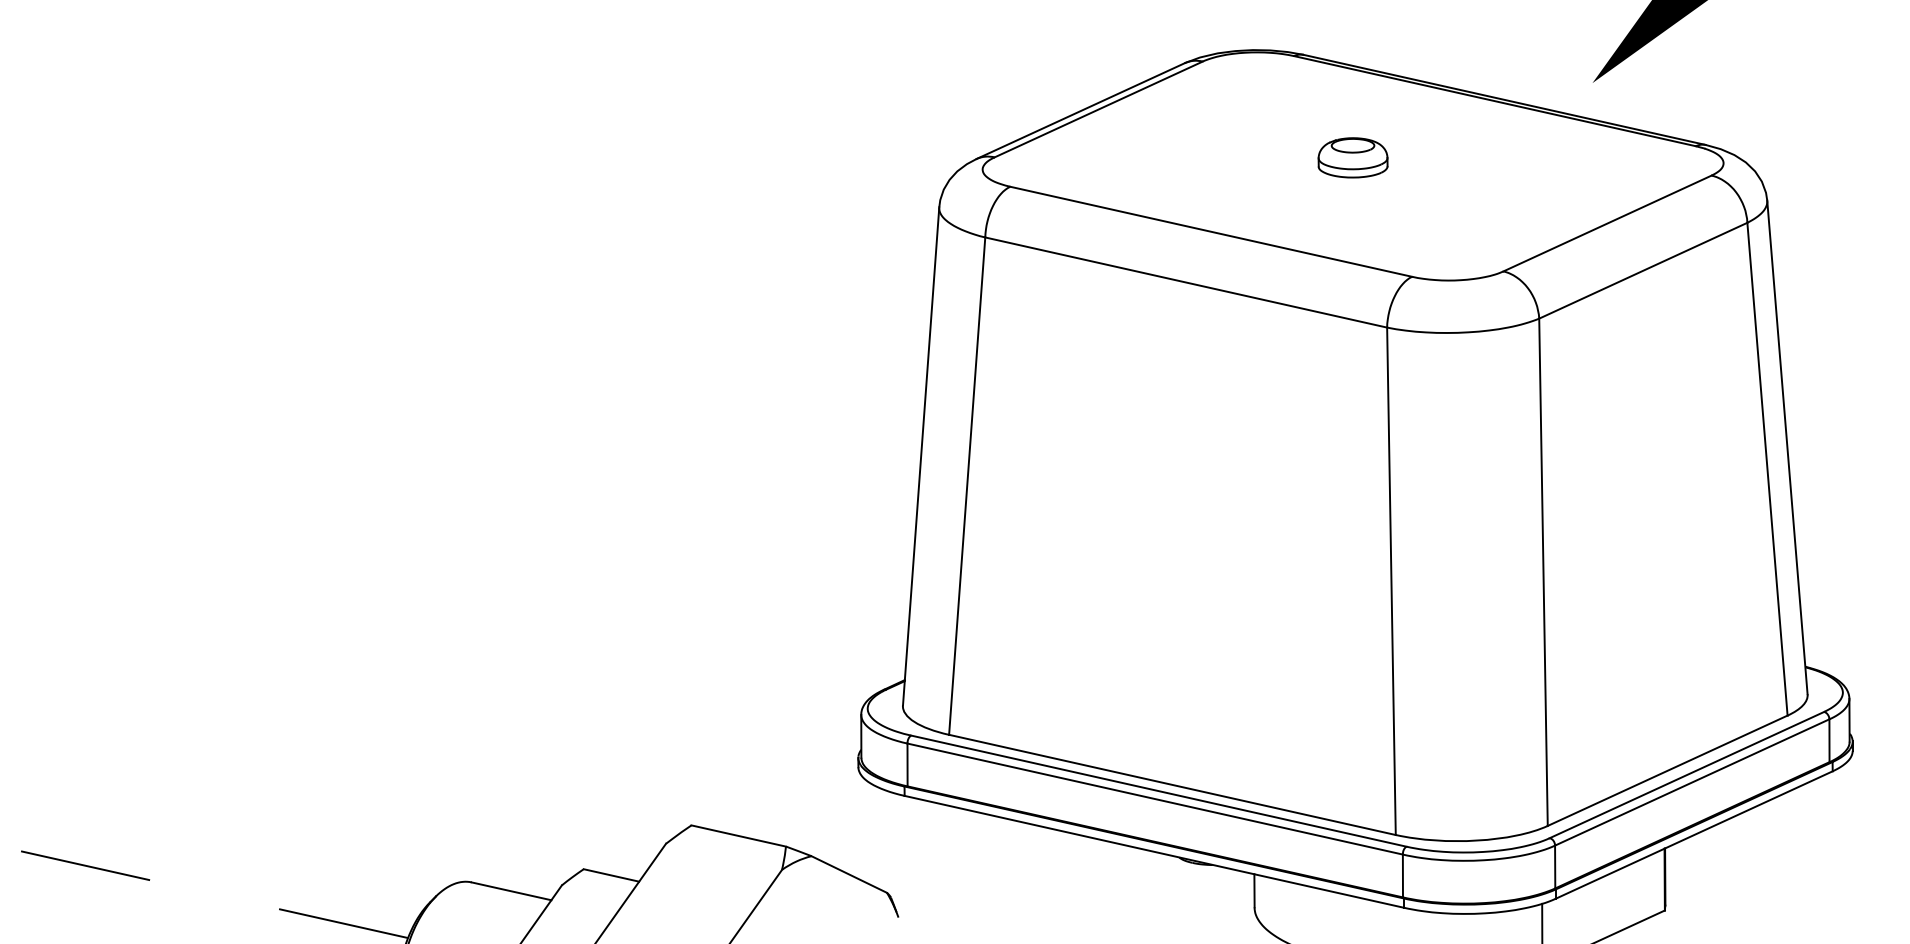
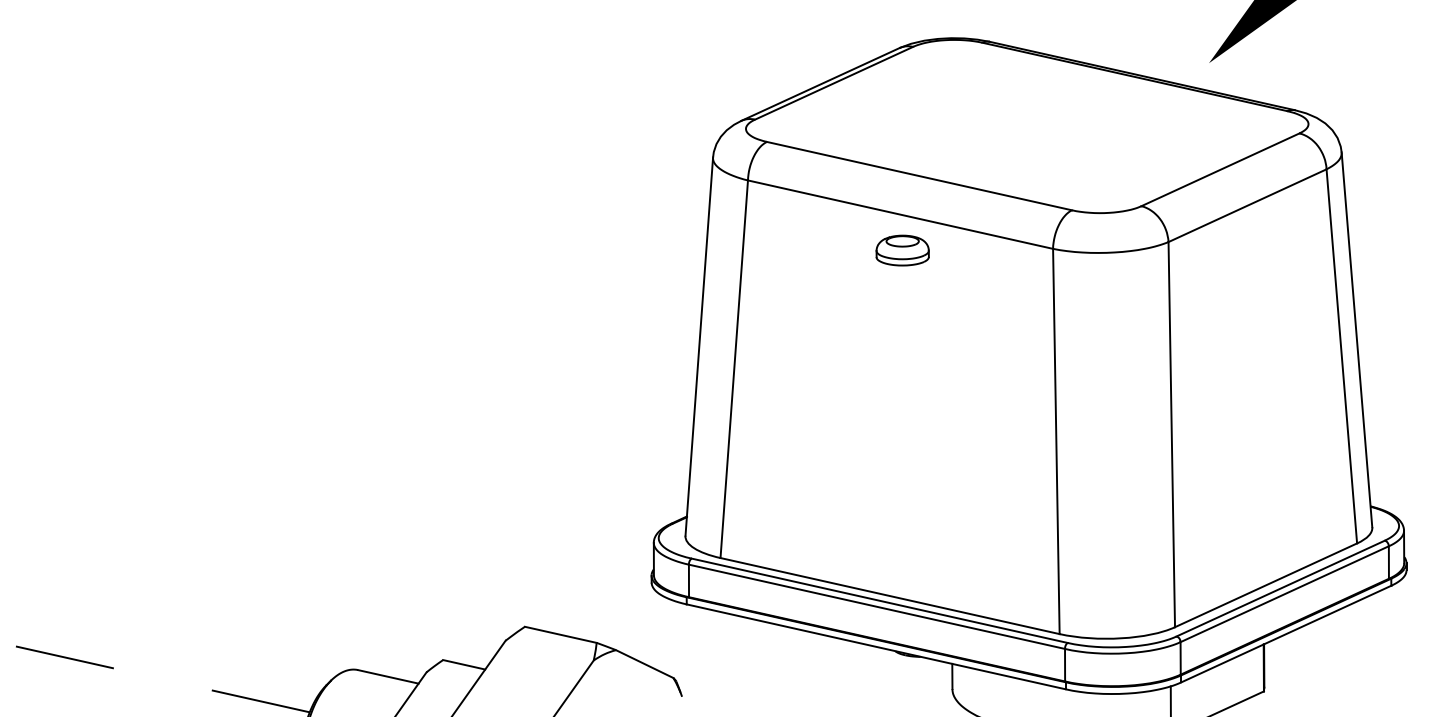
part: (1352, 157) -> (902, 250), moved

